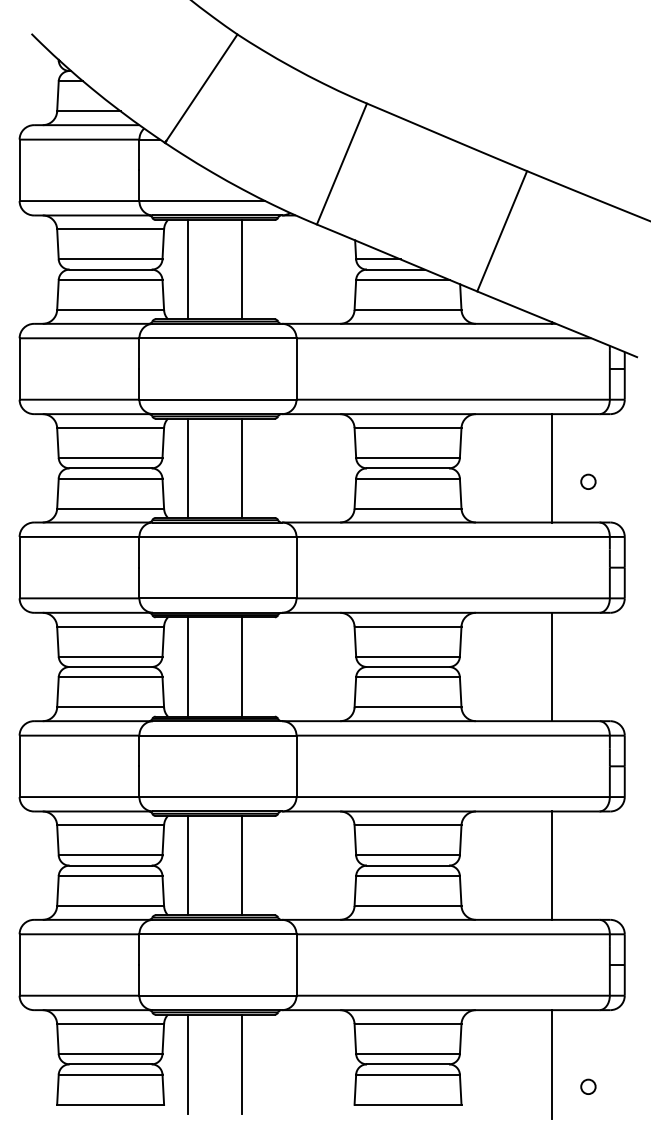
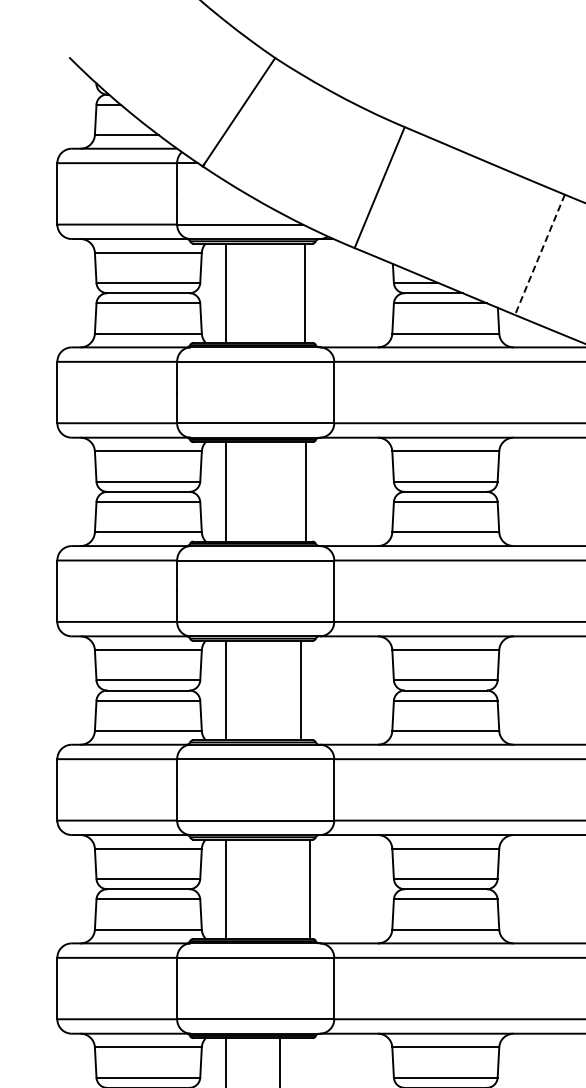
line: (501, 231) -> (539, 255), solid -> dashed
line: (242, 269) -> (305, 293), moved
line: (242, 468) -> (306, 492), moved
line: (242, 666) -> (301, 690), moved
line: (242, 865) -> (310, 889), moved

